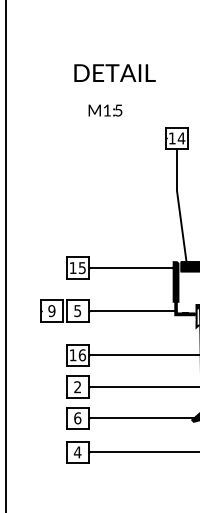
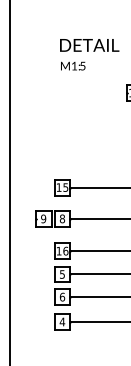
text: (105, 110) -> (73, 66), moved
text: (77, 311) -> (62, 219), 5 -> 8
text: (77, 387) -> (62, 274), 2 -> 5

